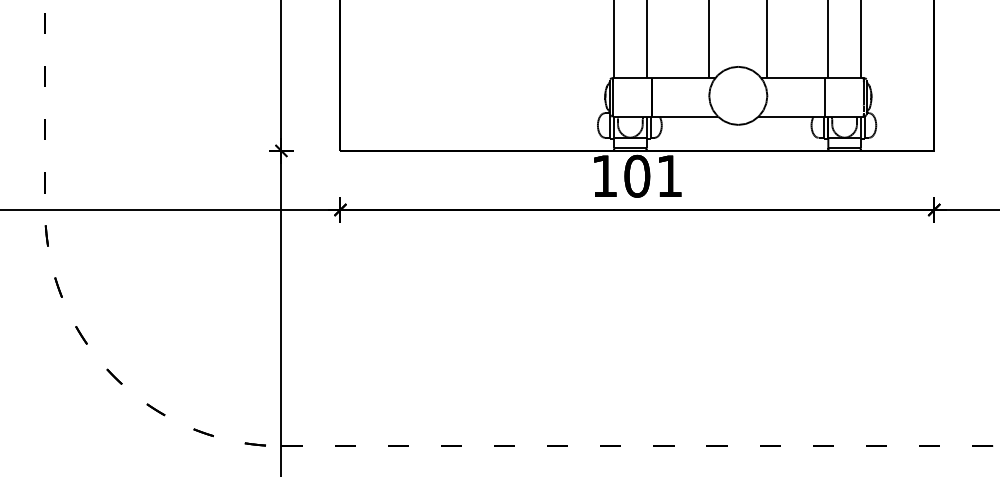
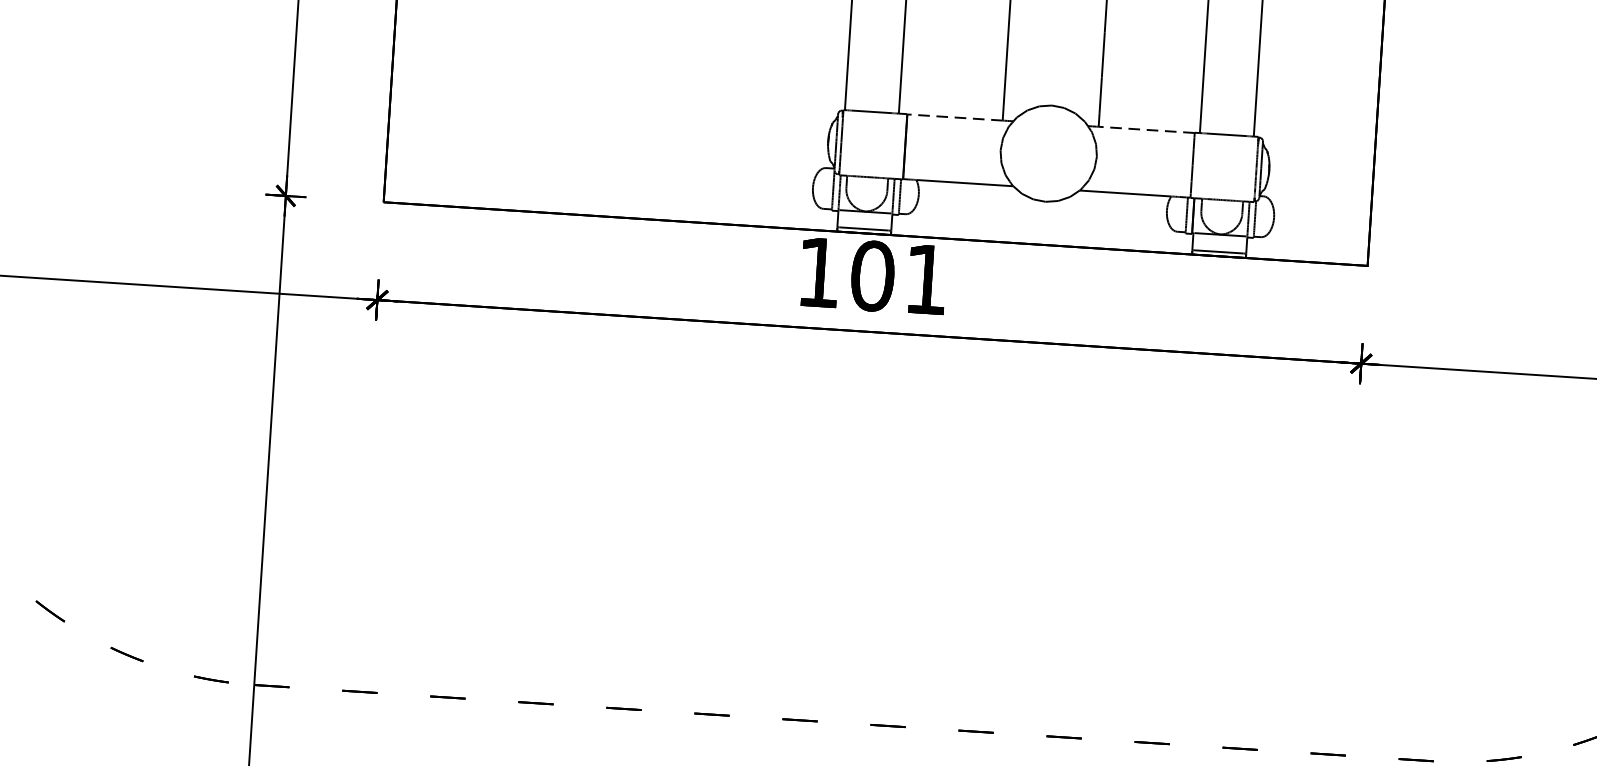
line: (680, 77) -> (954, 117), solid -> dashed
line: (796, 77) -> (1147, 129), solid -> dashed

